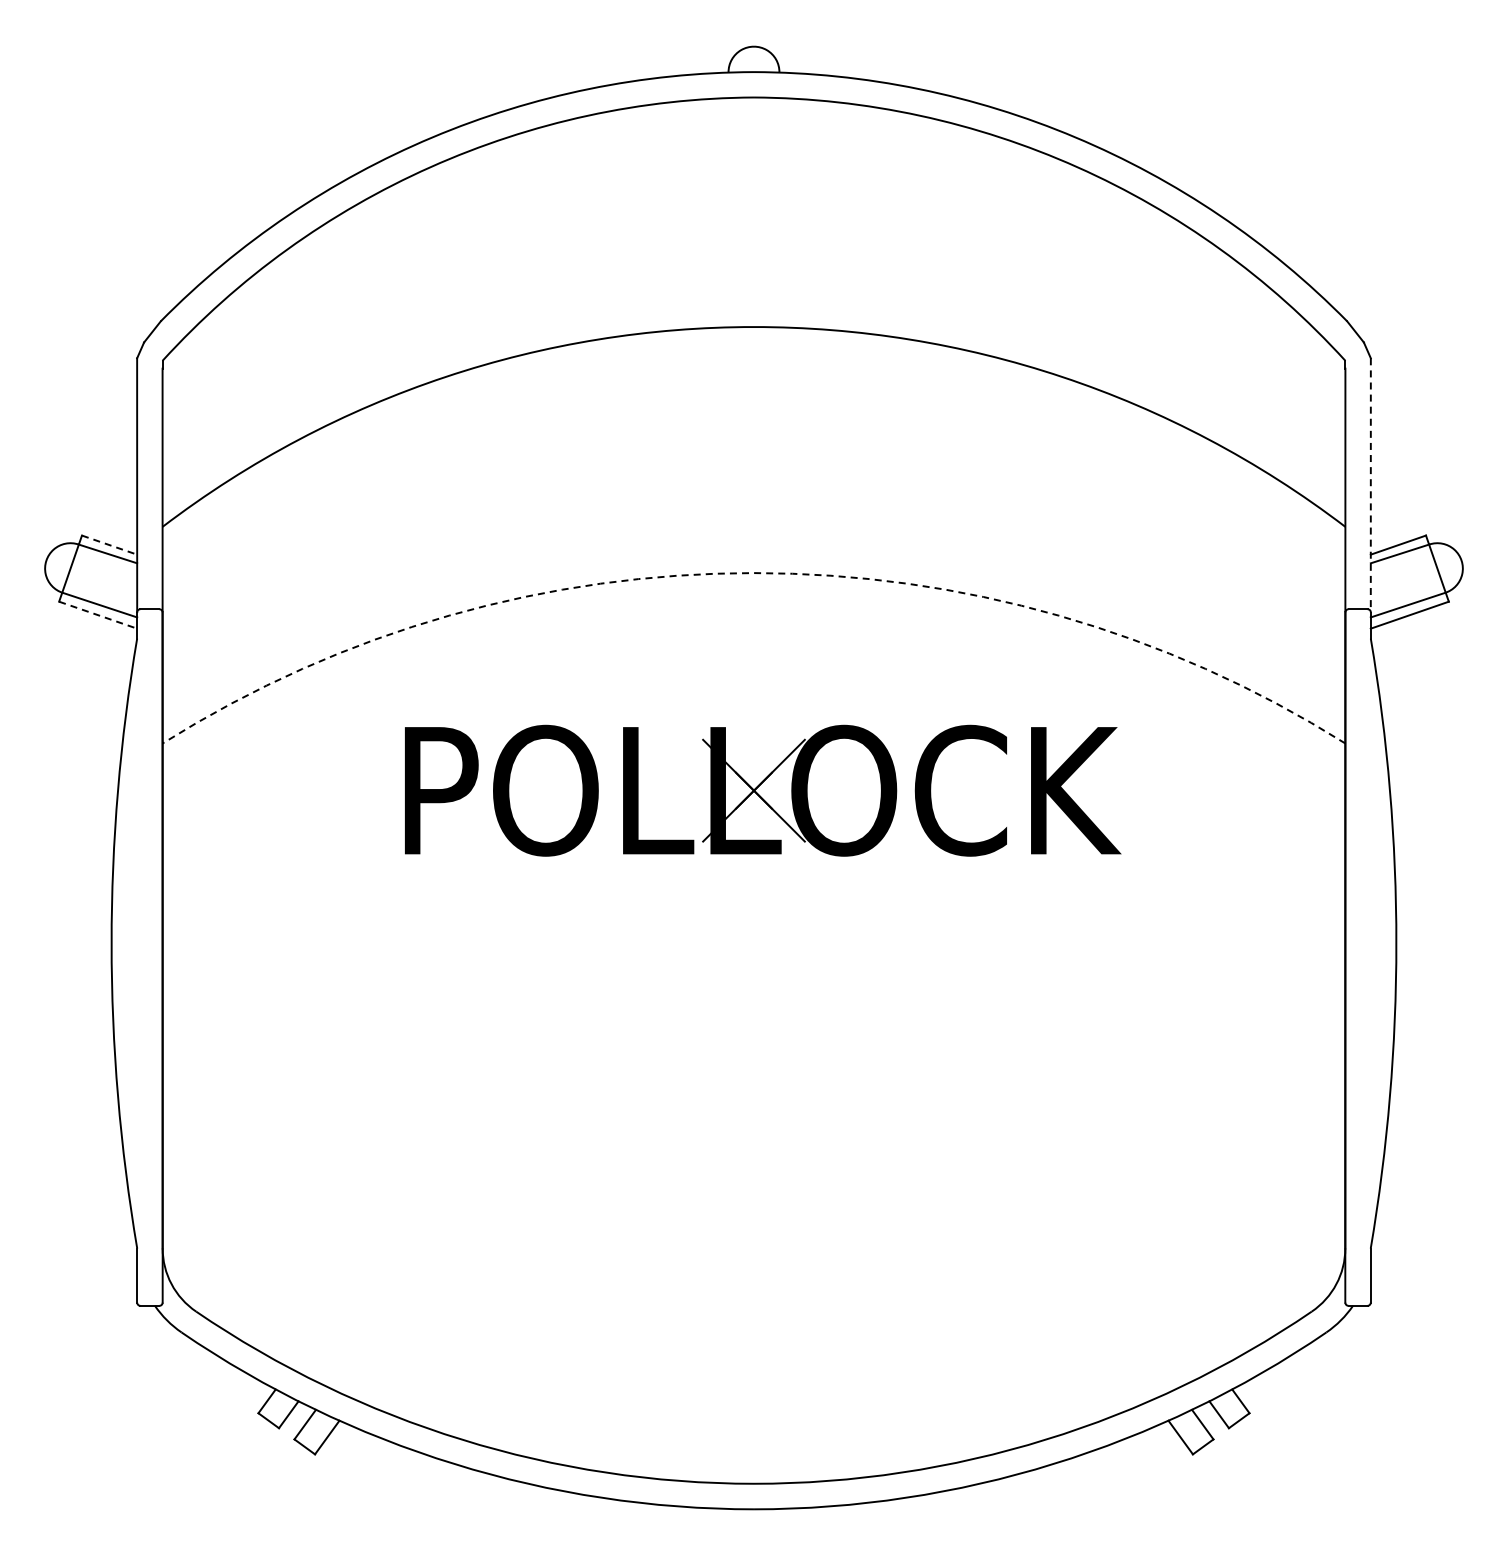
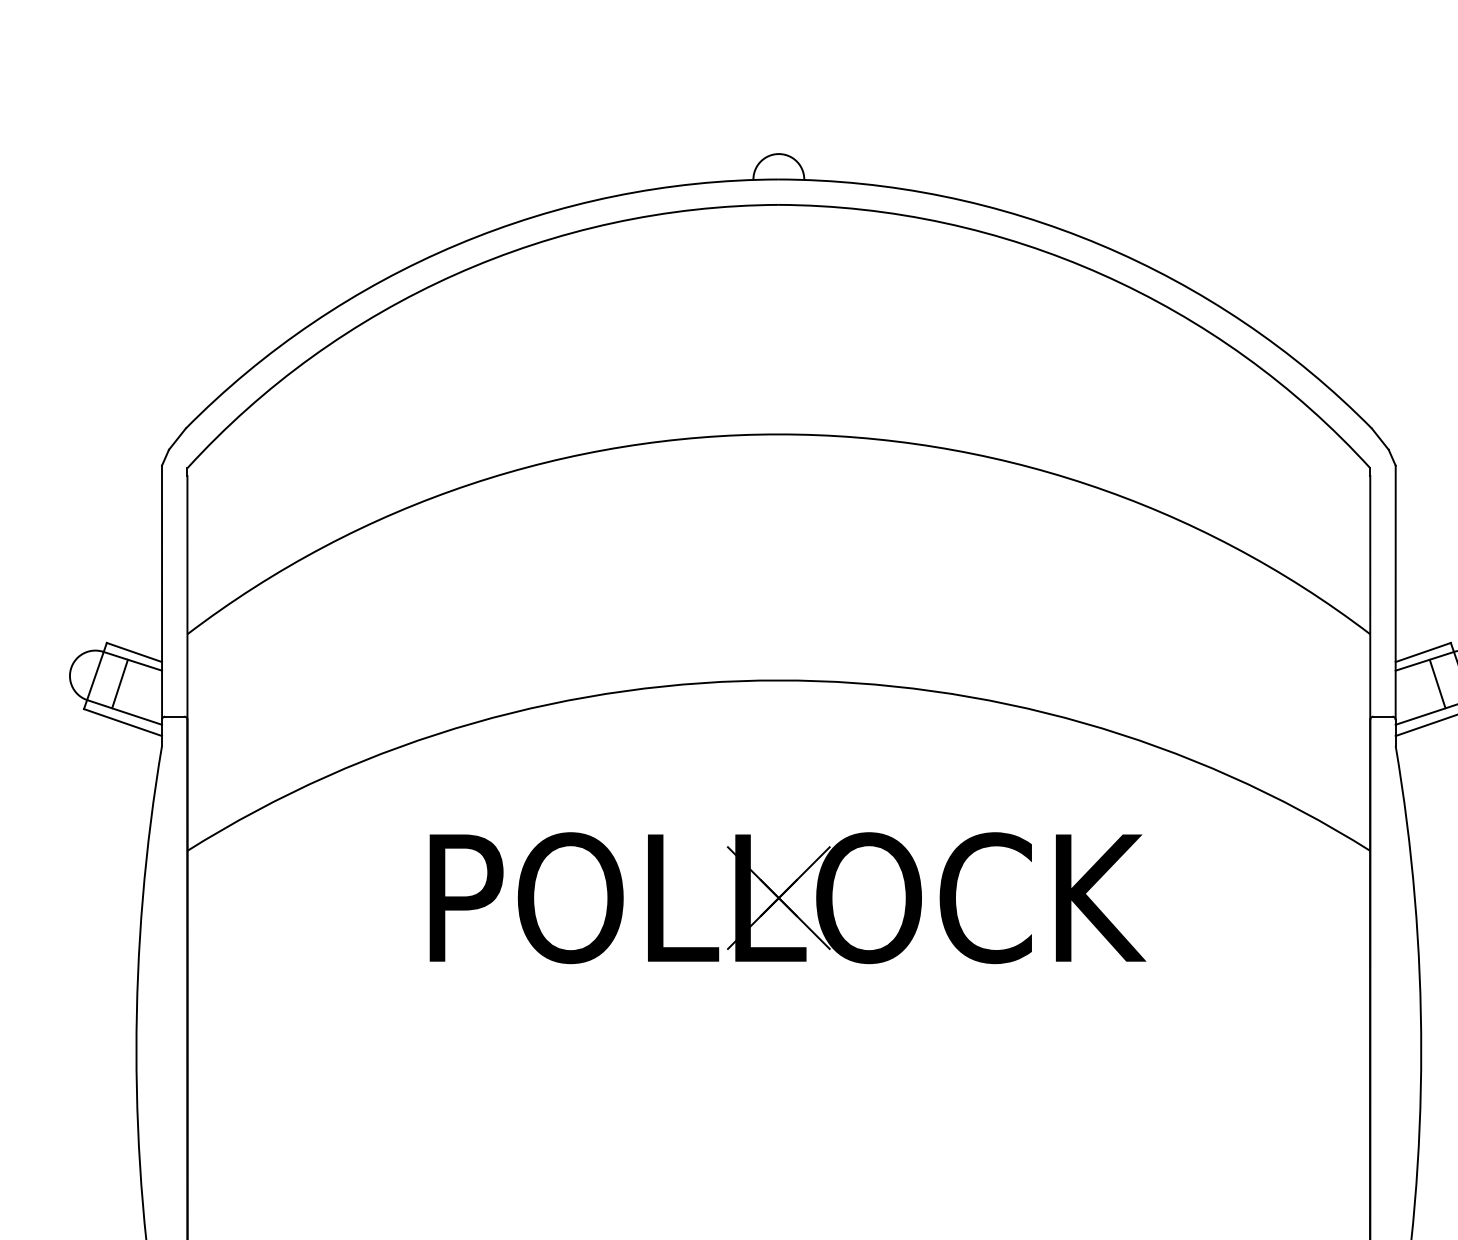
line: (1370, 485) -> (1395, 592), dashed -> solid
line: (110, 545) -> (135, 652), dashed -> solid
arc: (754, 573) -> (779, 680), dashed -> solid
line: (95, 576) -> (120, 683), added
line: (1412, 576) -> (1437, 683), added
line: (98, 615) -> (123, 722), dashed -> solid

